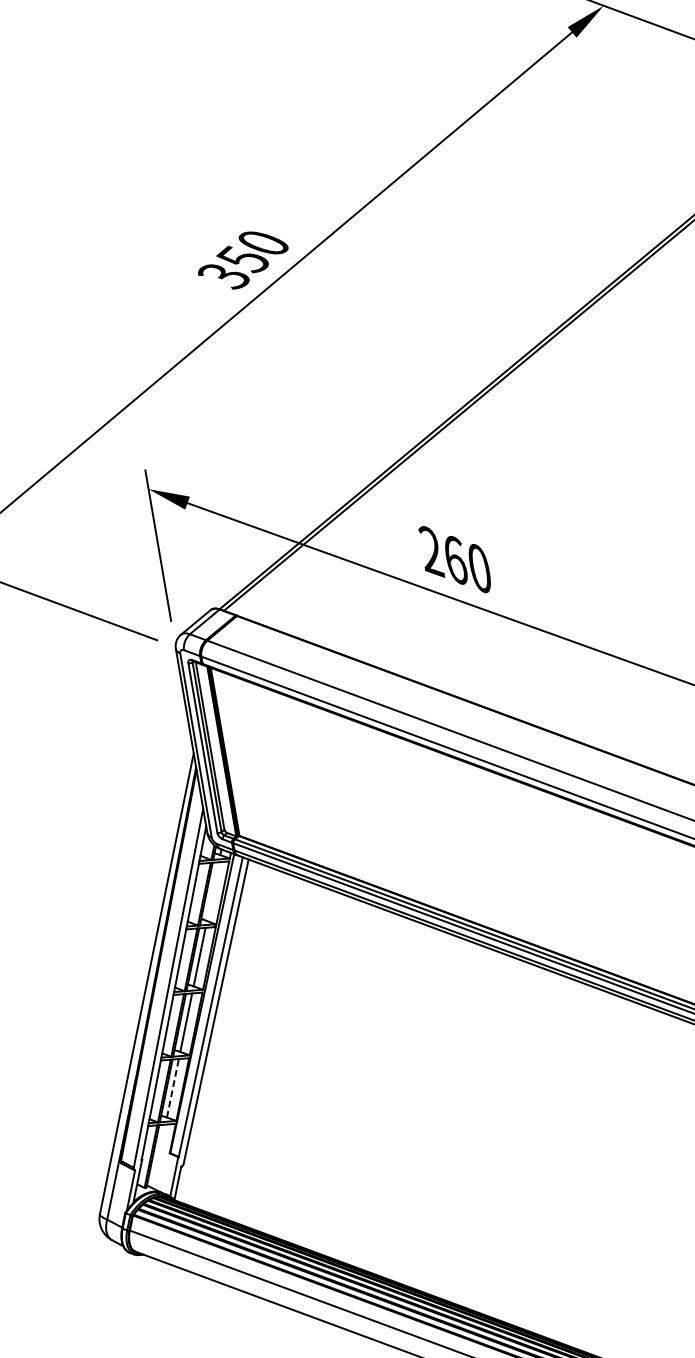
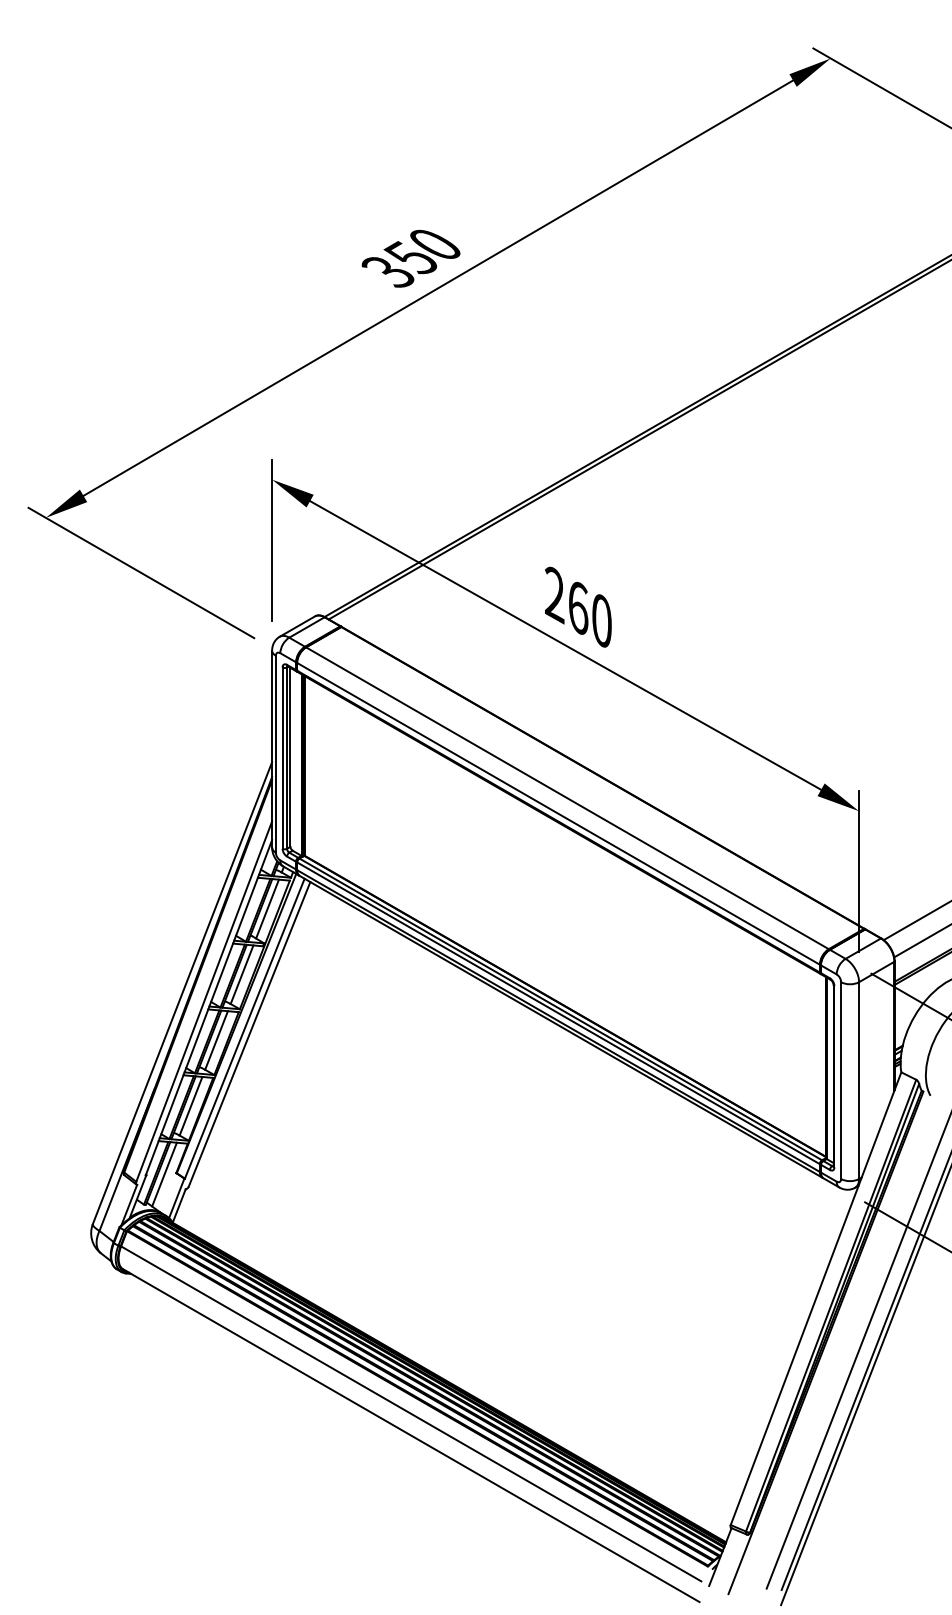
line: (212, 891) -> (267, 908), added
line: (173, 1087) -> (191, 1105), dashed -> solid
line: (158, 1156) -> (164, 1174), added

